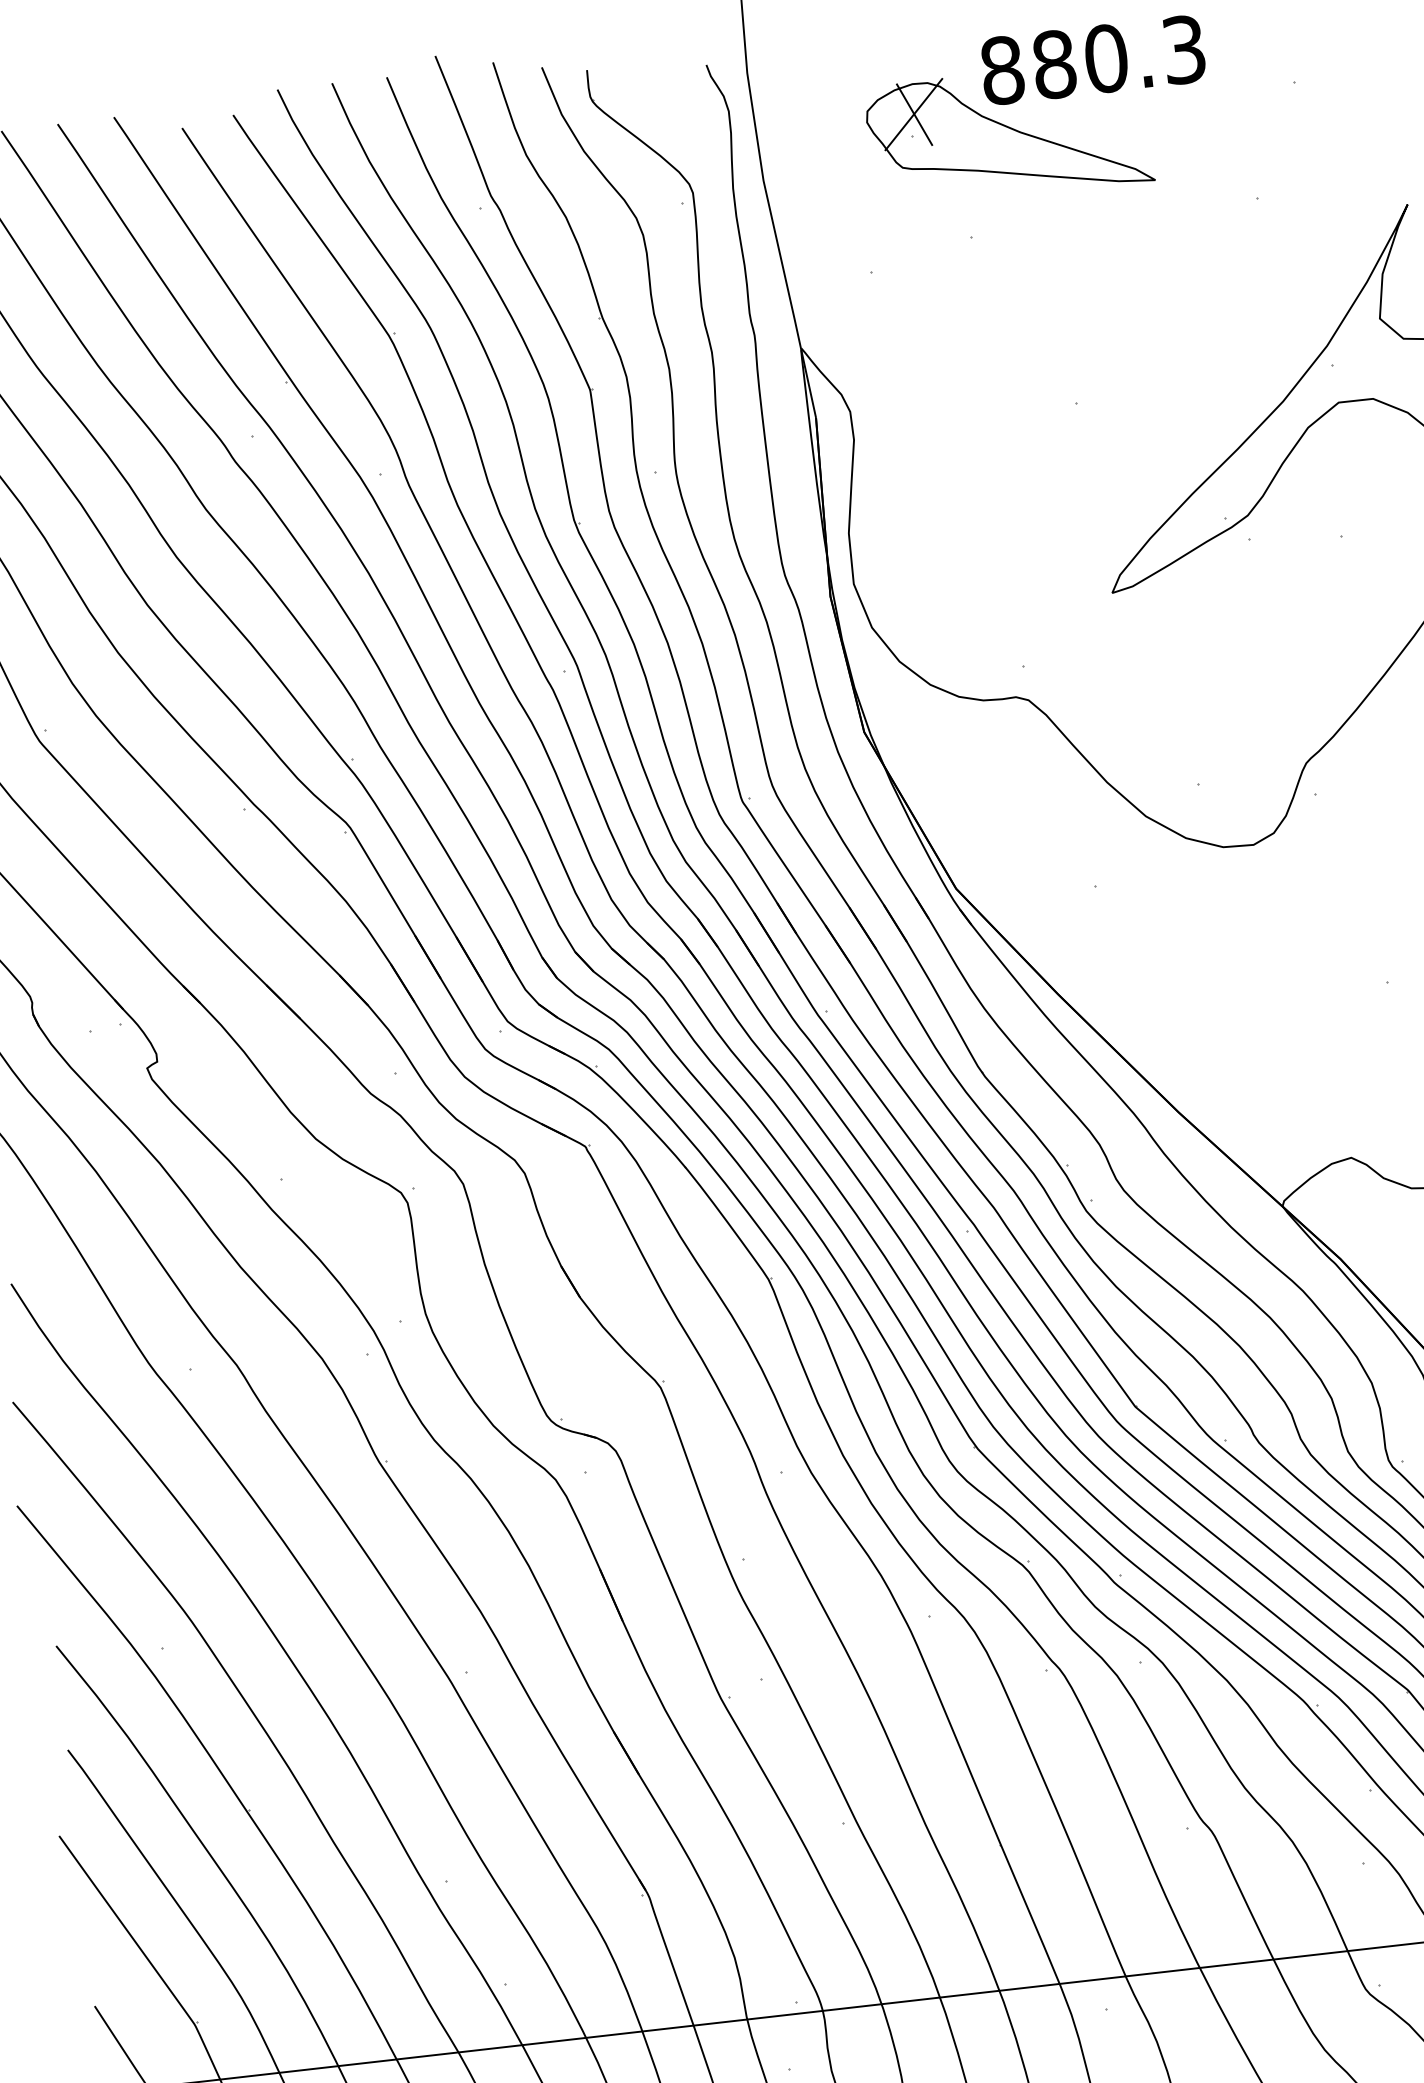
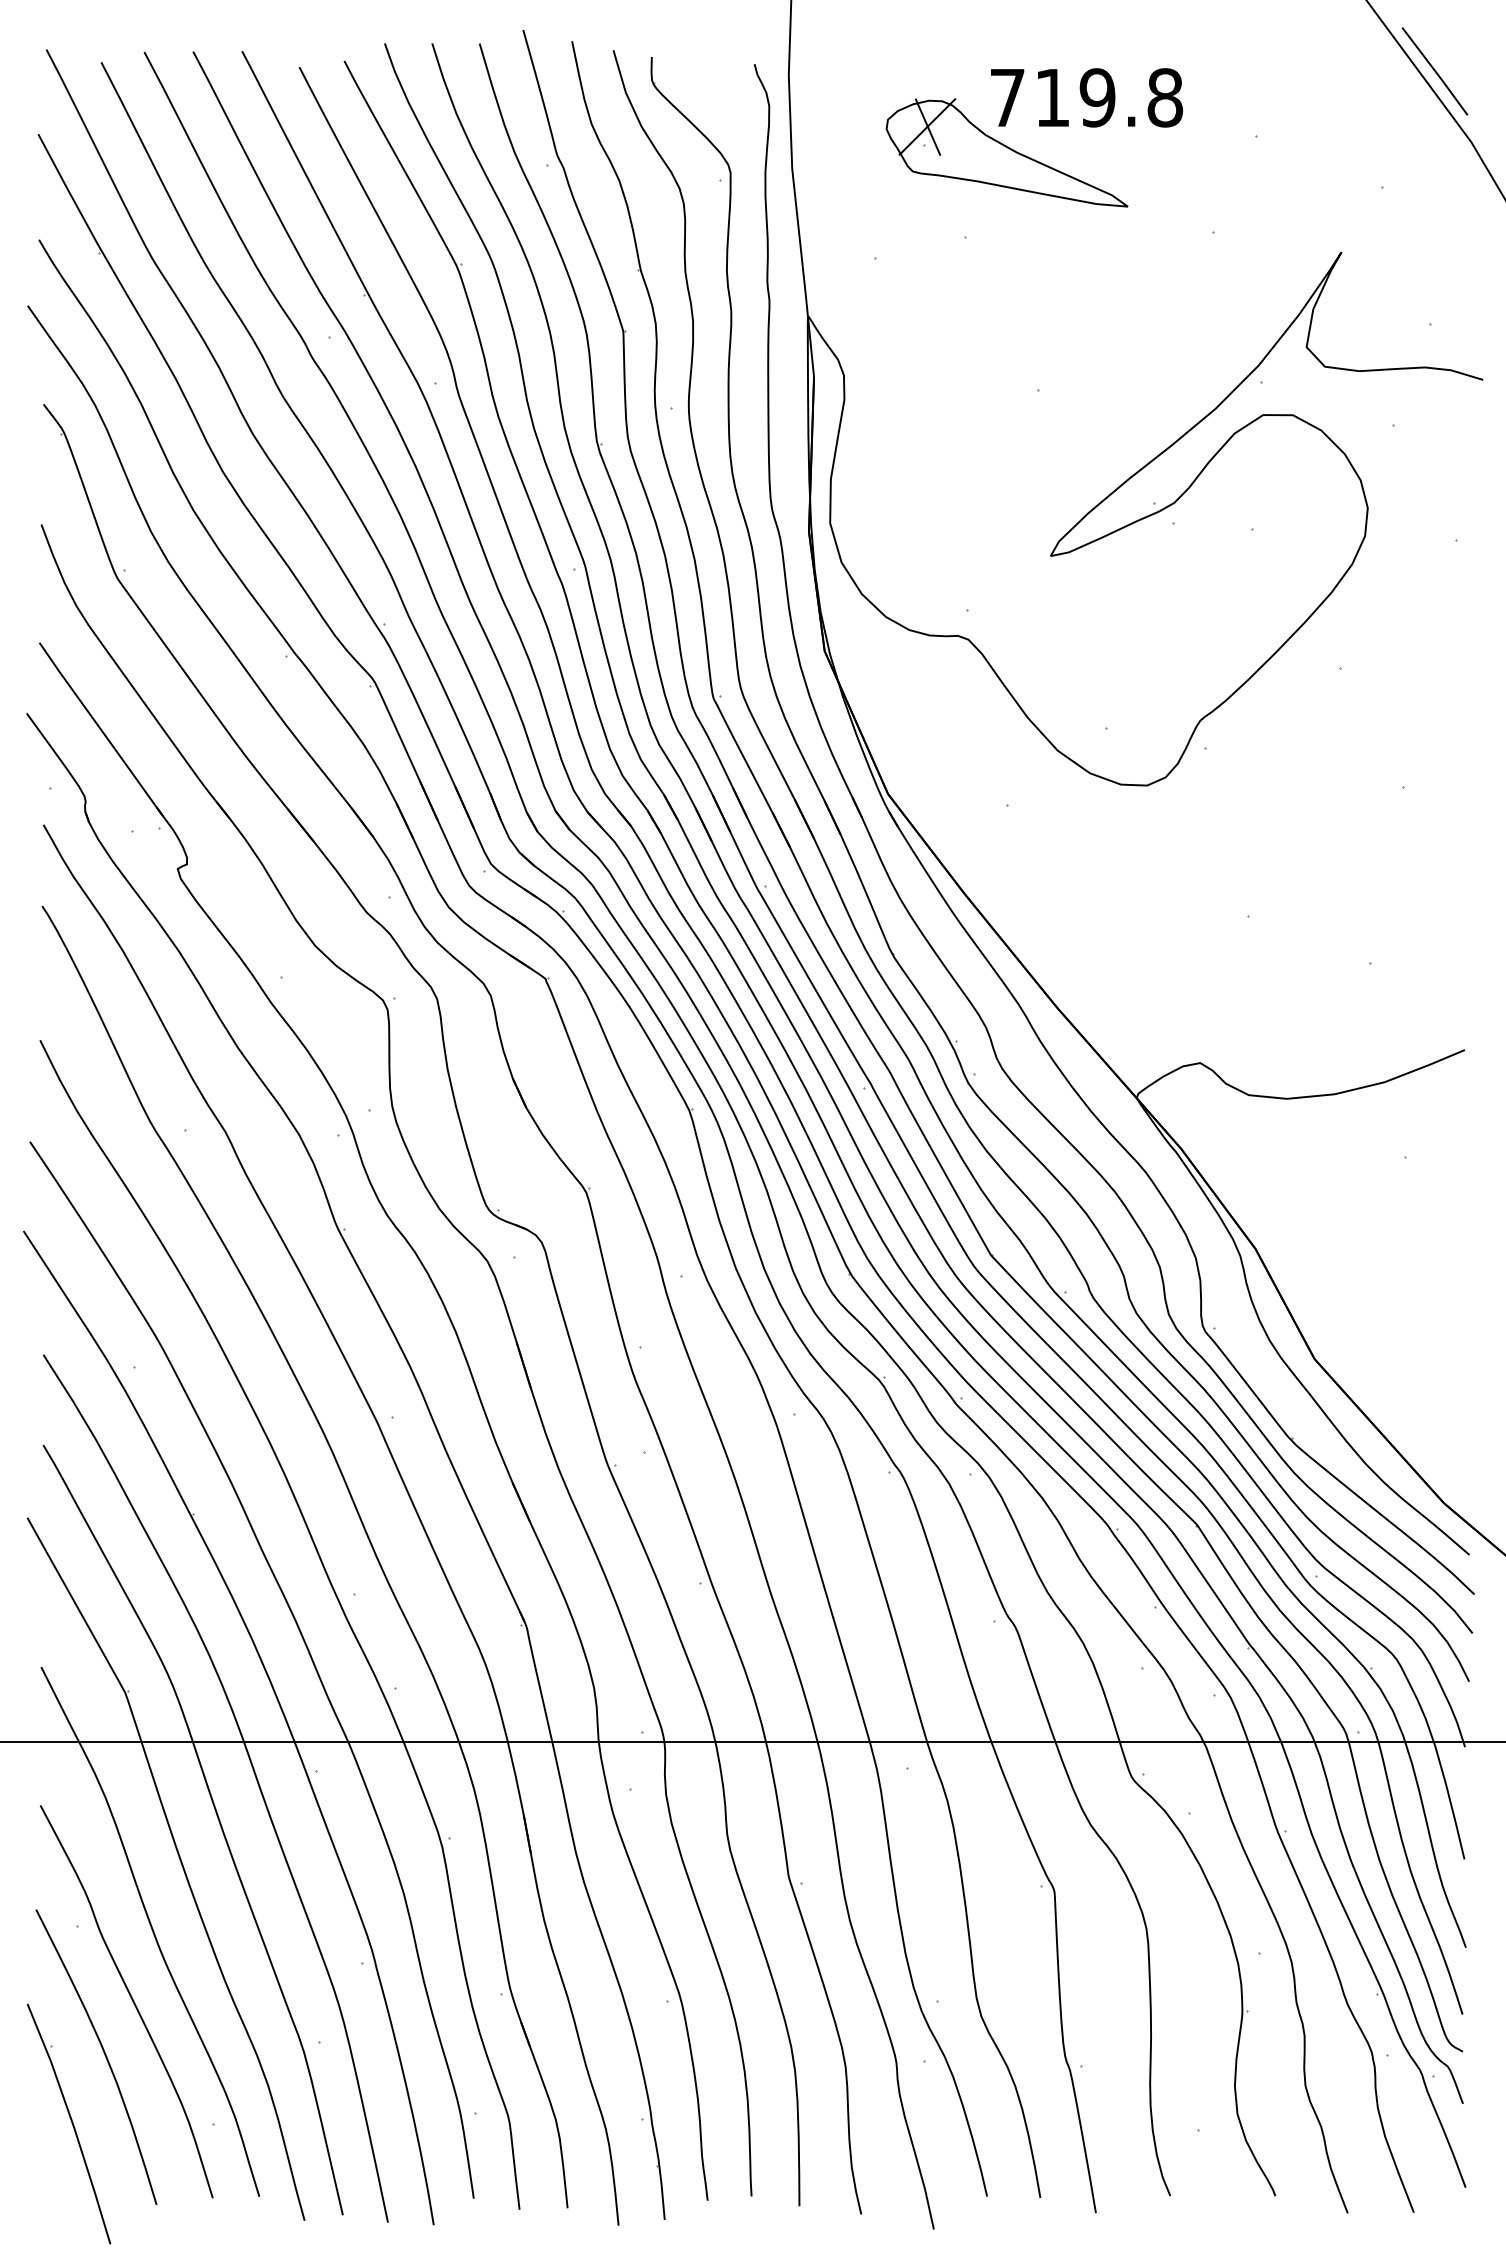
text: (1093, 59) -> (1086, 97), 880.3 -> 719.8

